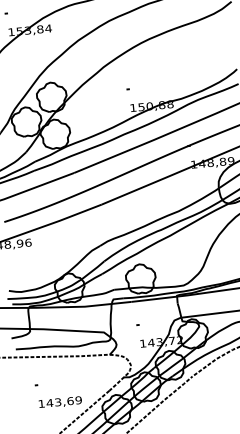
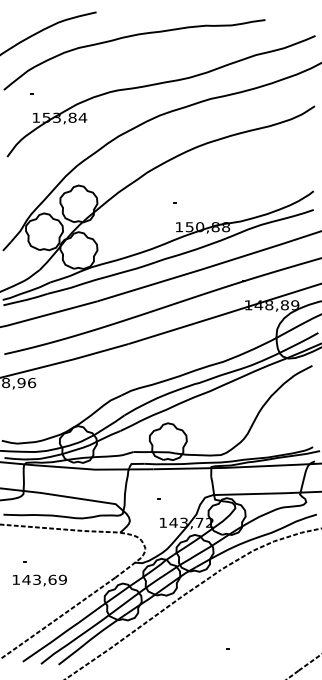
text: (60, 402) -> (39, 580), moved

